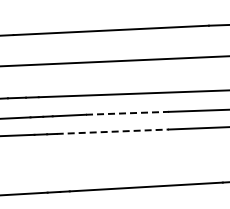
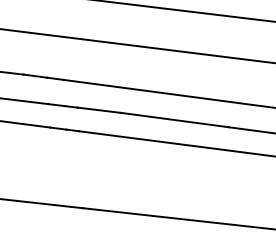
line: (127, 113) -> (174, 120), dashed -> solid
line: (113, 131) -> (152, 140), dashed -> solid

